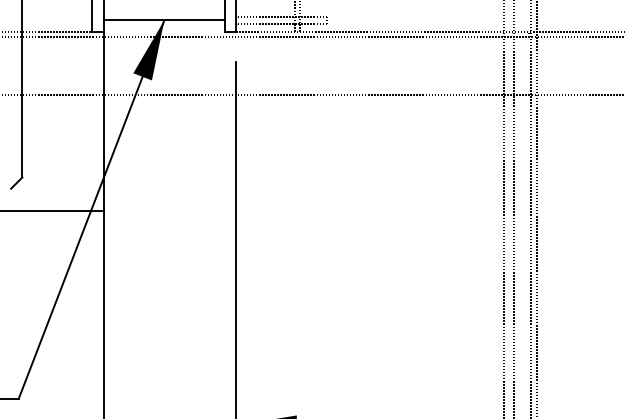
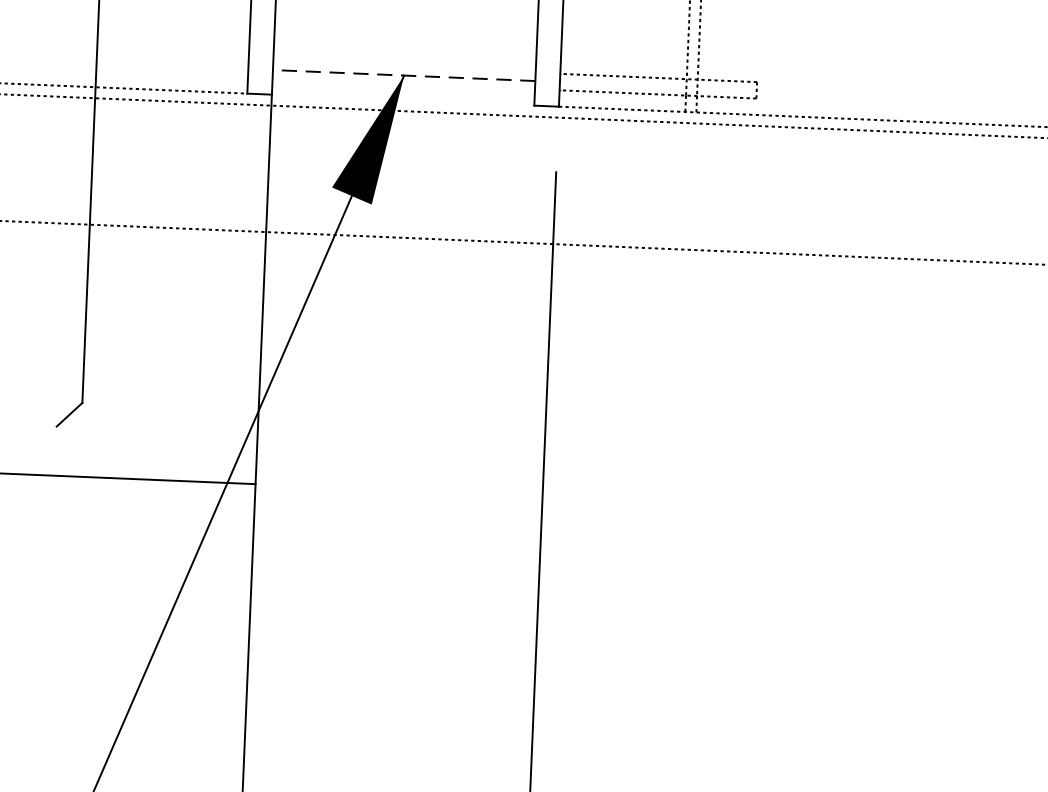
line: (164, 20) -> (404, 75), solid -> dashed

